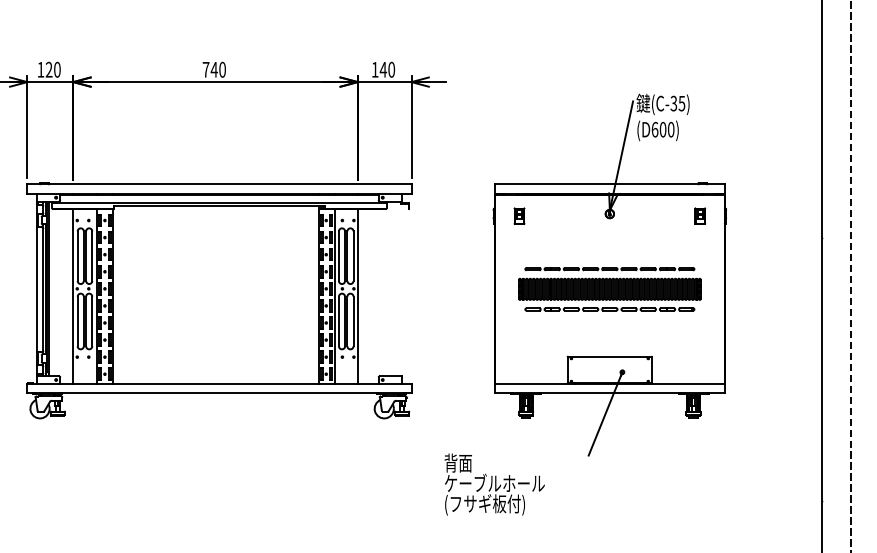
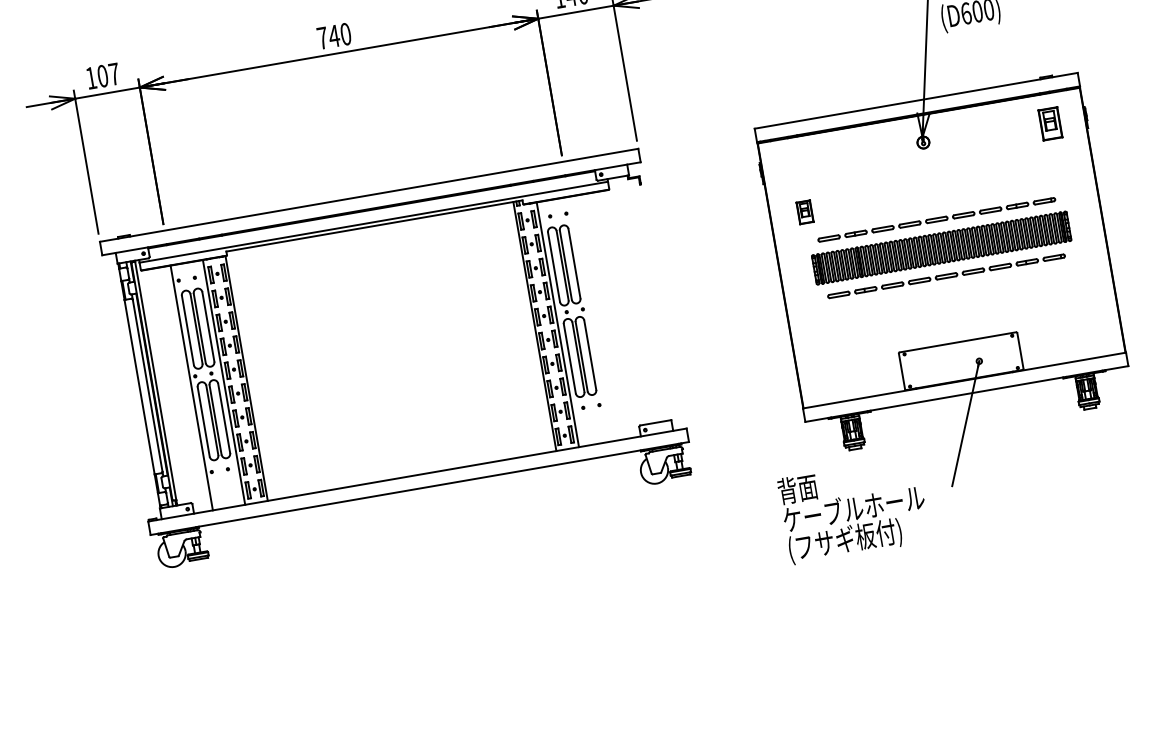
text: (52, 69) -> (107, 74), 120 -> 107
part: (519, 215) -> (804, 211), moved
part: (700, 215) -> (1050, 122), size x1.4
line: (357, 296) -> (589, 319), removed
text: (494, 484) -> (853, 510), moved

